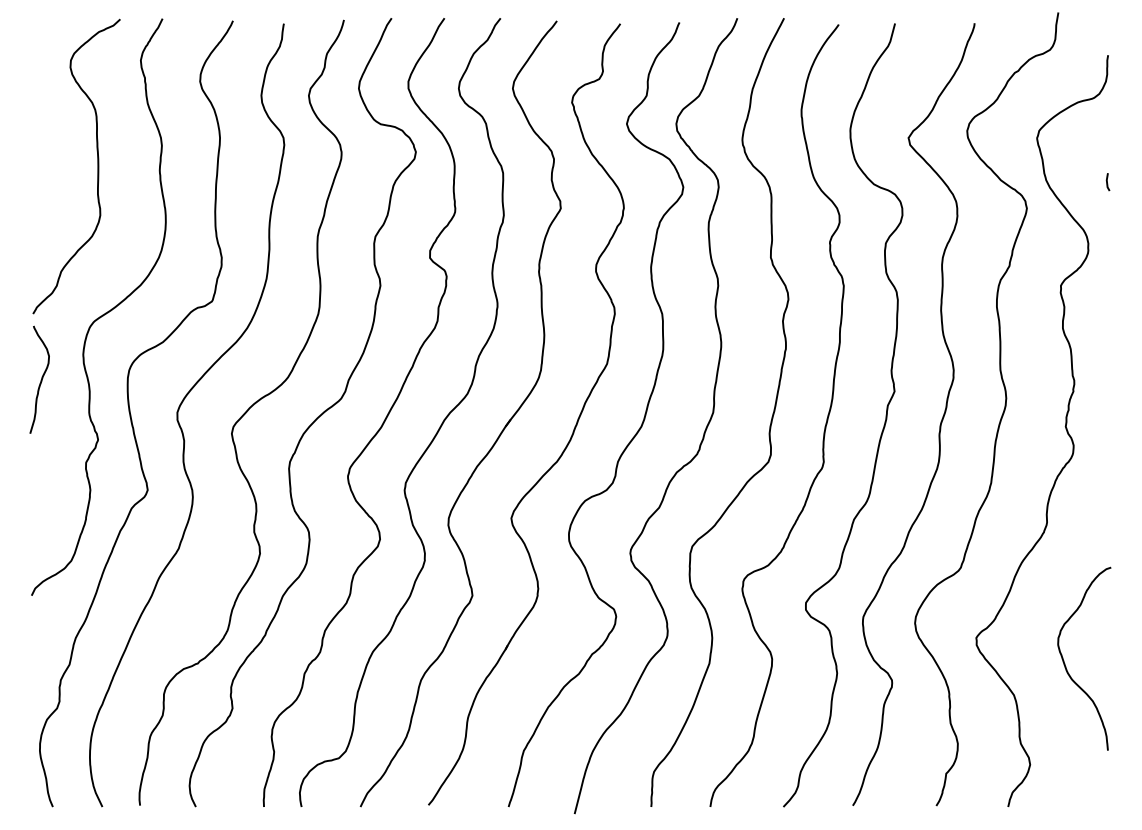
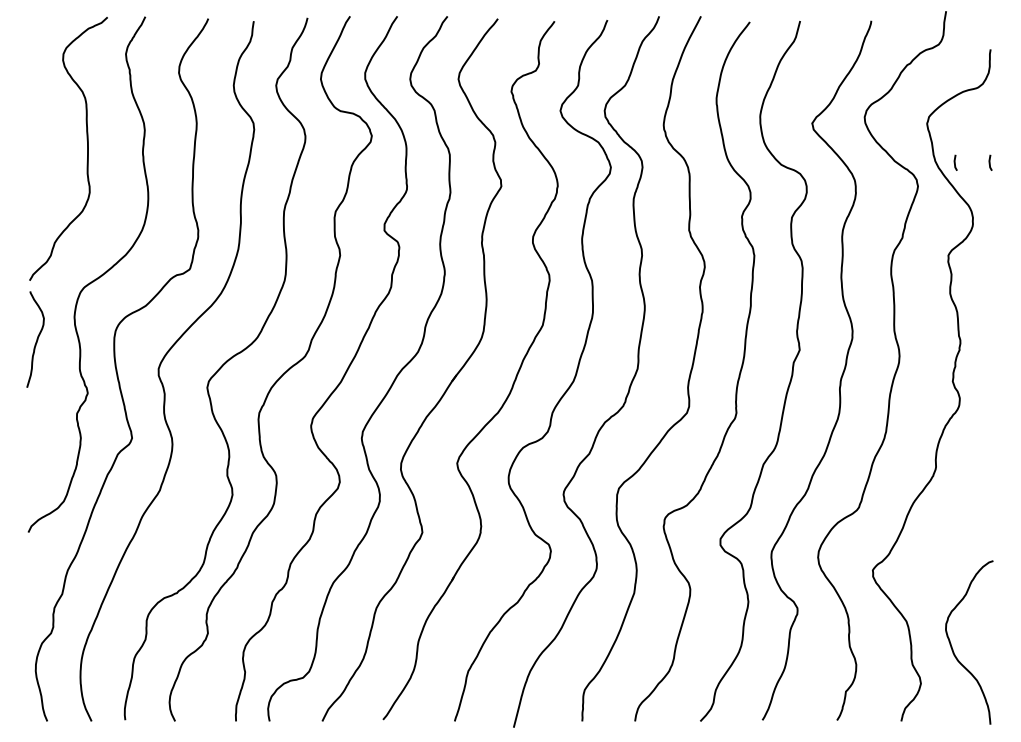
line: (1068, 182) -> (955, 163), added
curve: (1065, 663) -> (952, 646), moved

